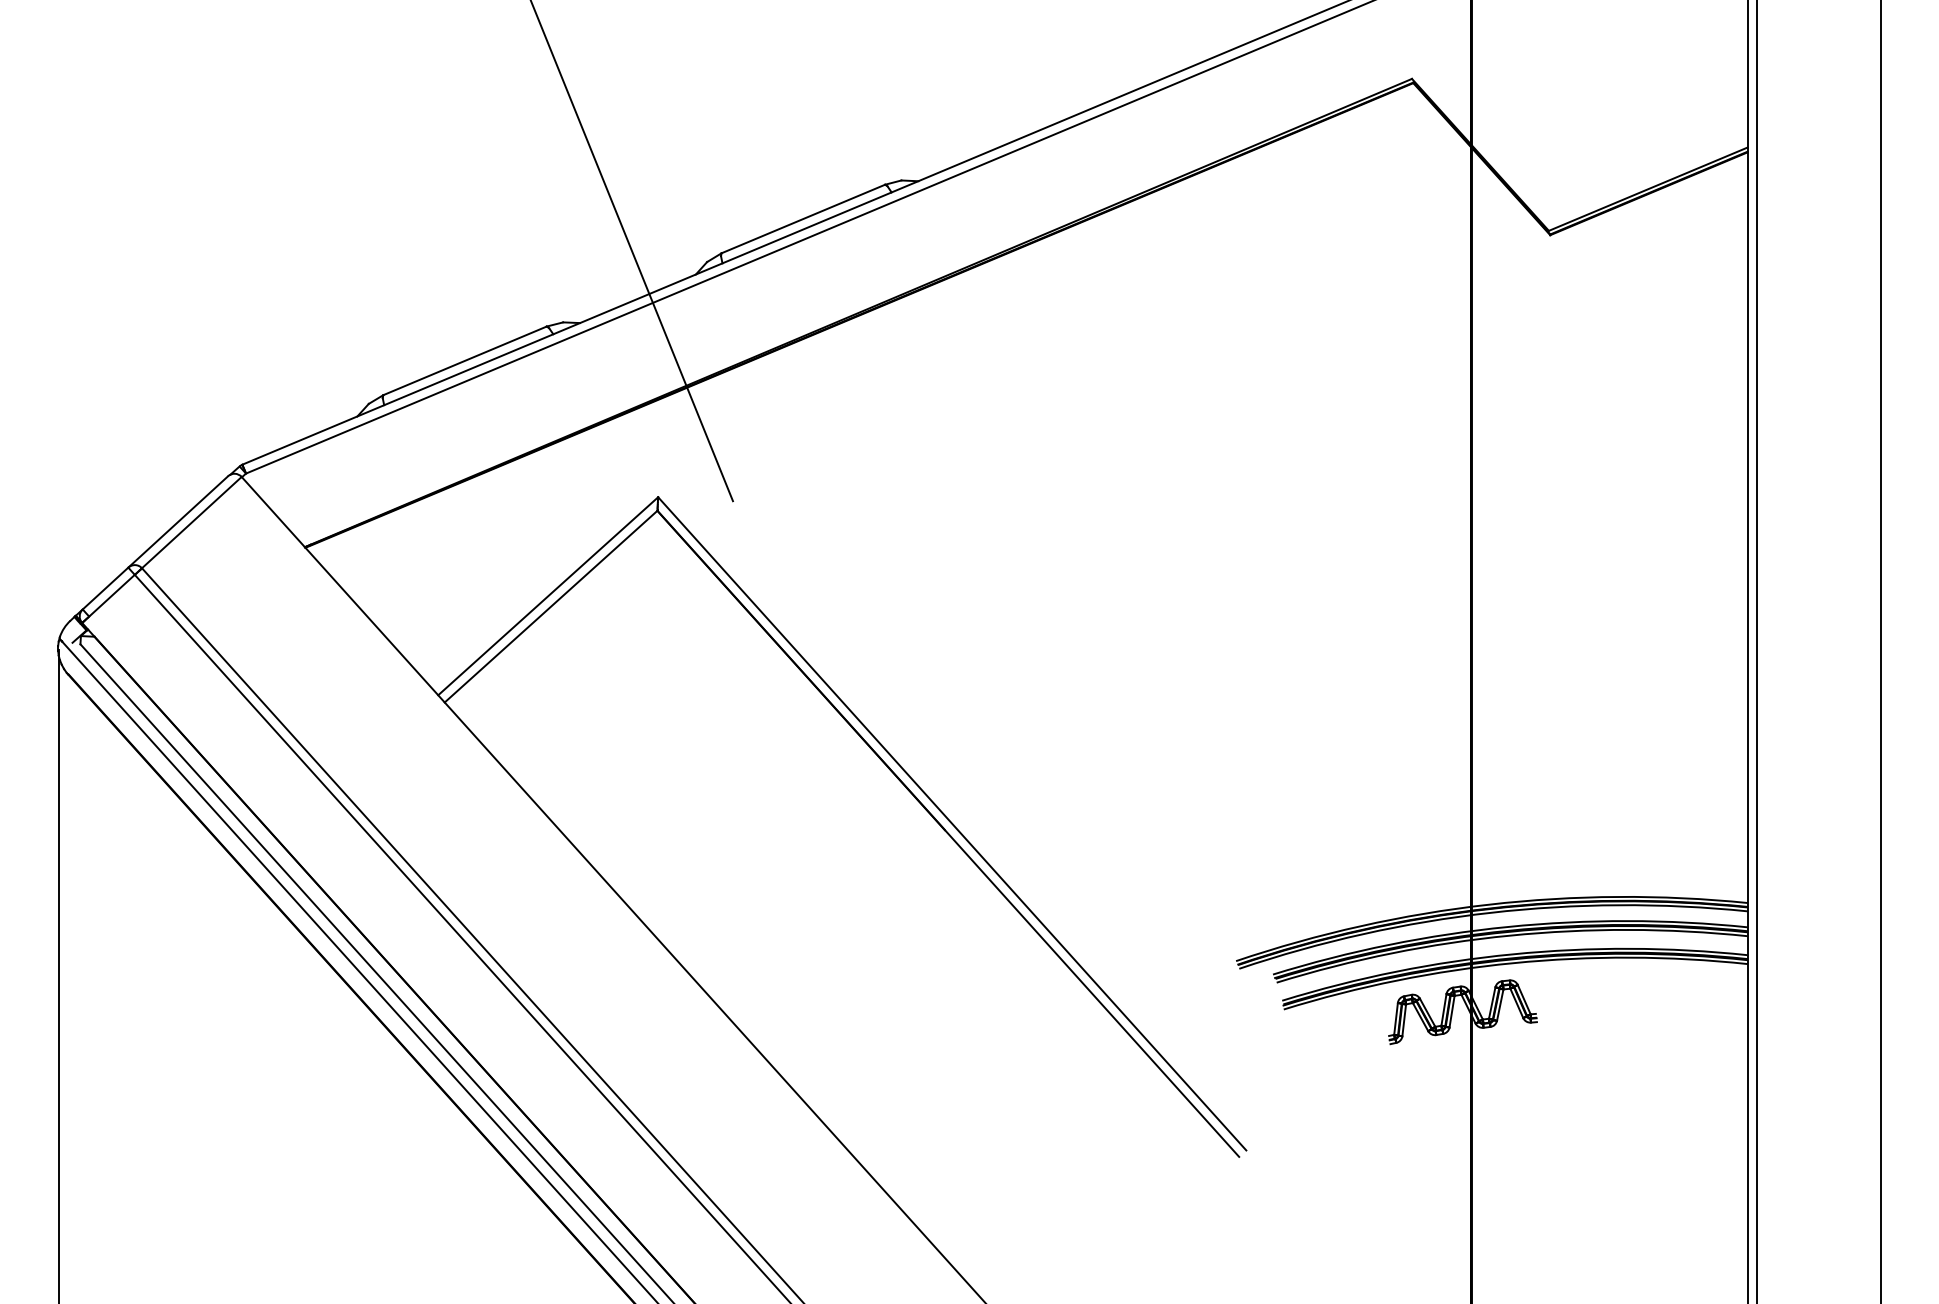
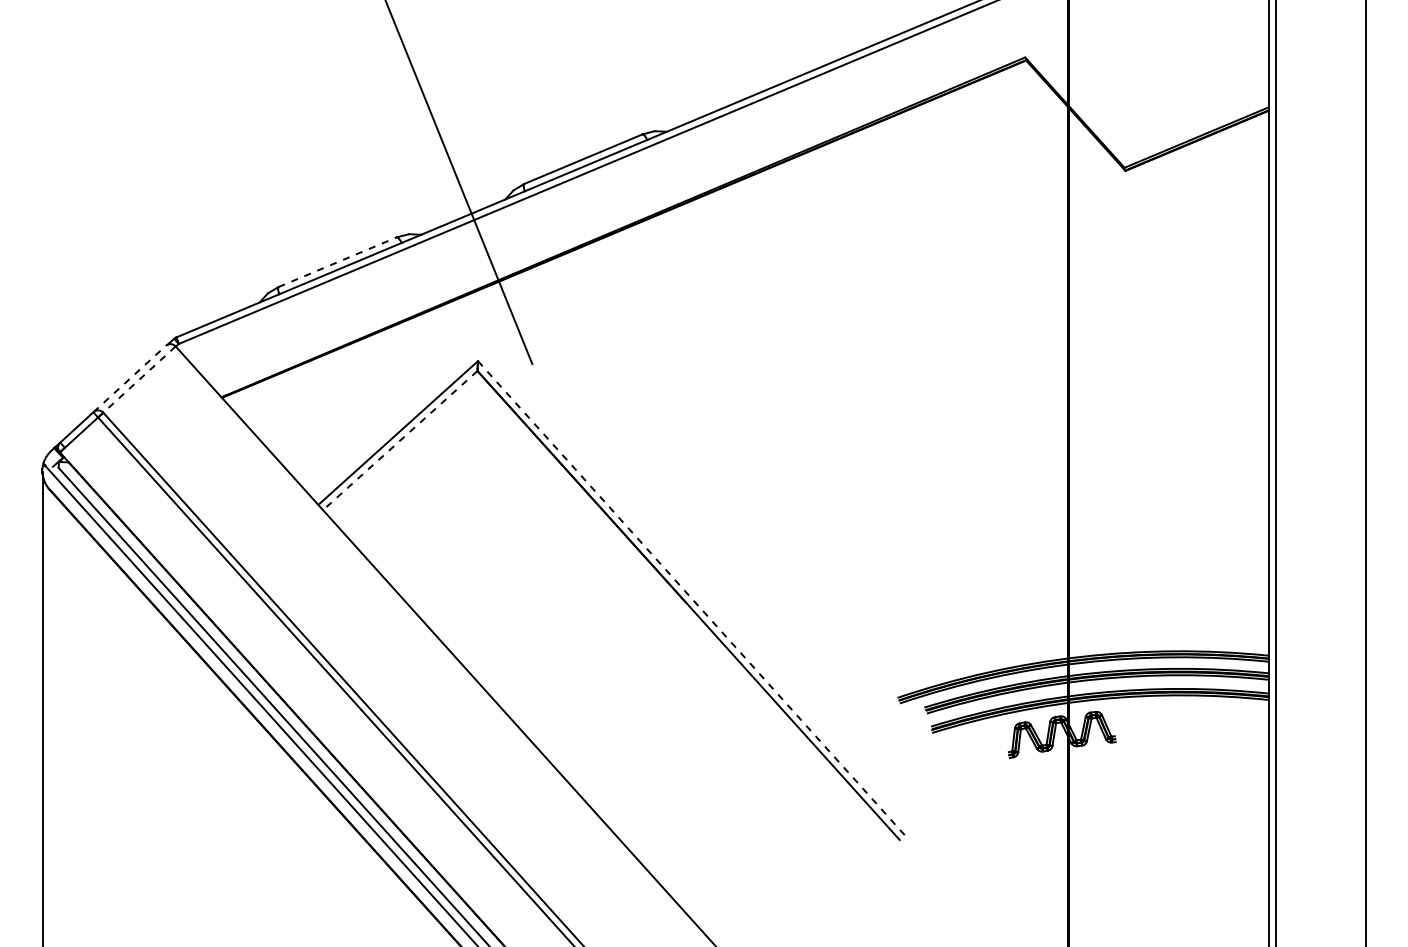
line: (465, 360) -> (338, 261), solid -> dashed
line: (178, 522) -> (129, 379), solid -> dashed
line: (191, 522) -> (139, 379), solid -> dashed
line: (550, 607) -> (399, 441), solid -> dashed
line: (952, 824) -> (691, 598), solid -> dashed

